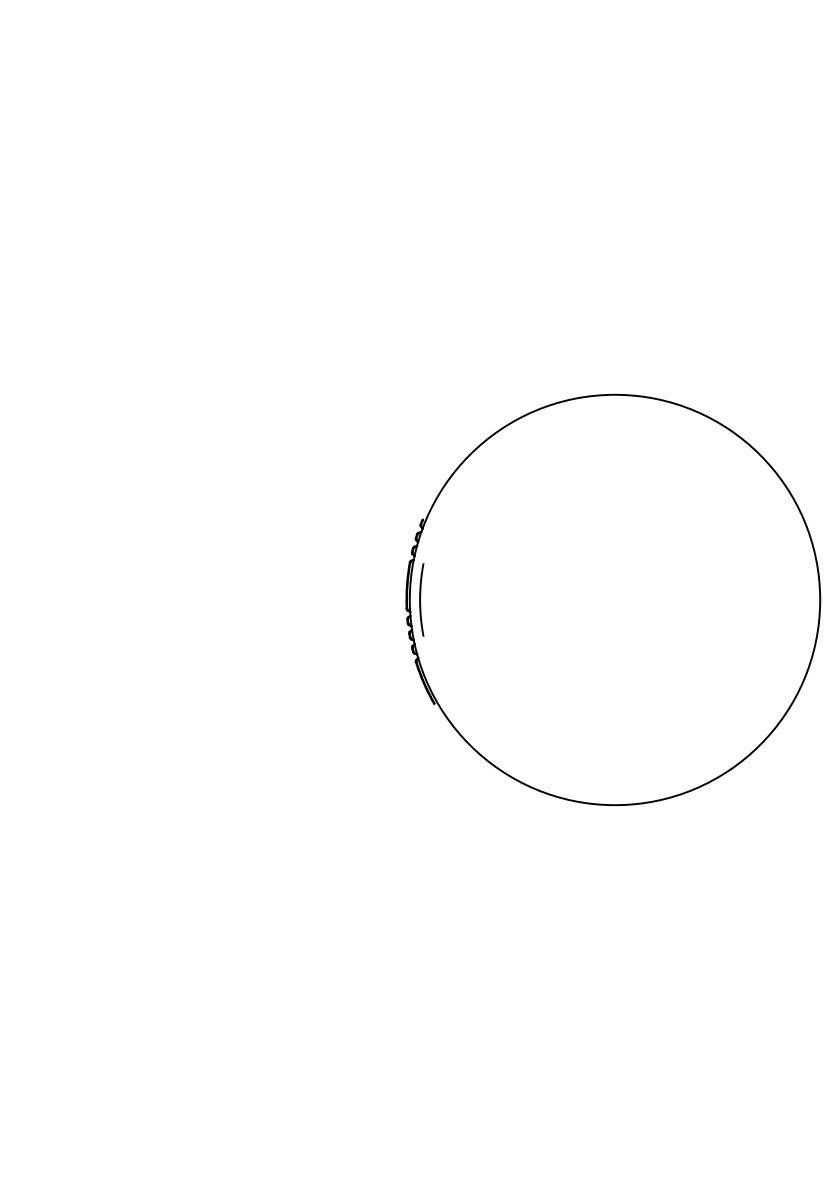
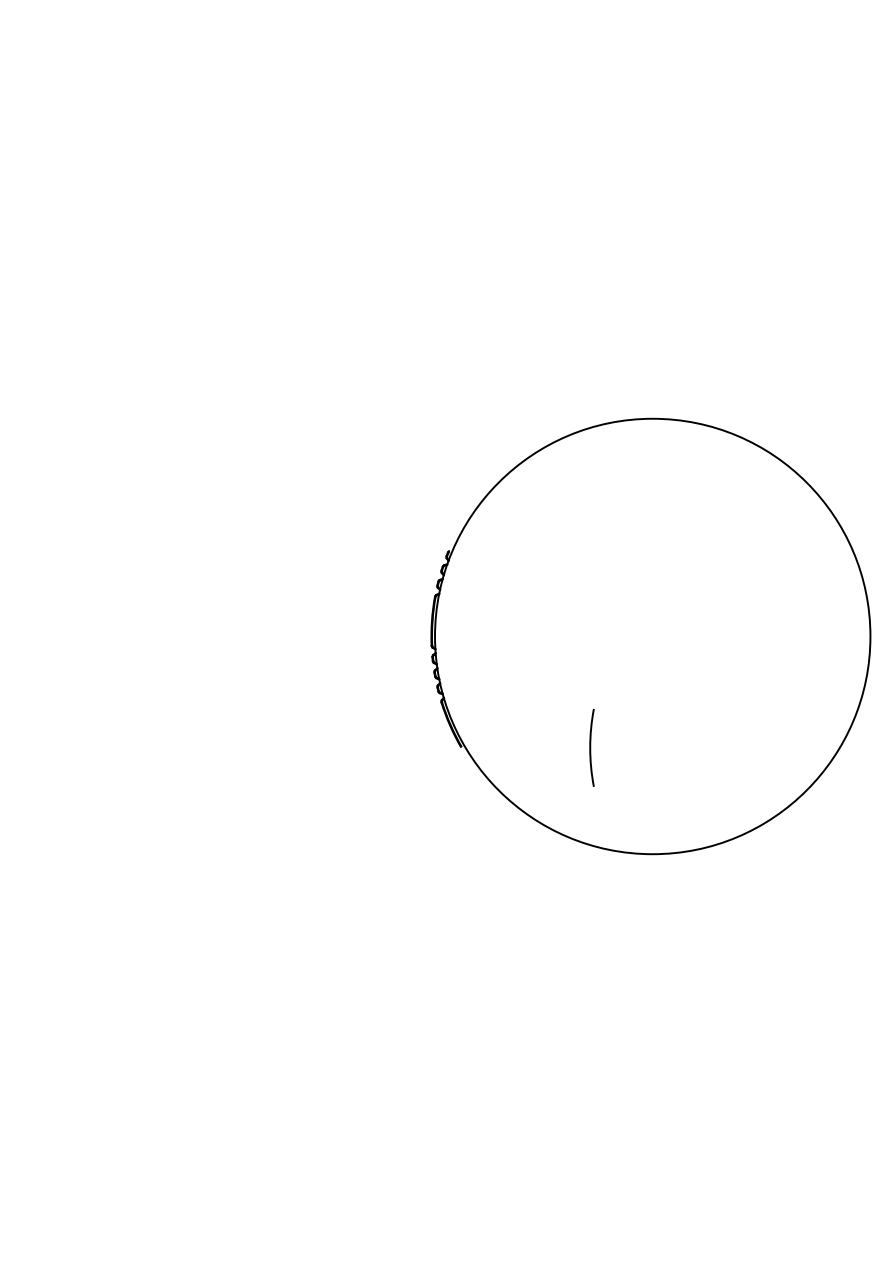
arc: (420, 599) -> (590, 747), moved

